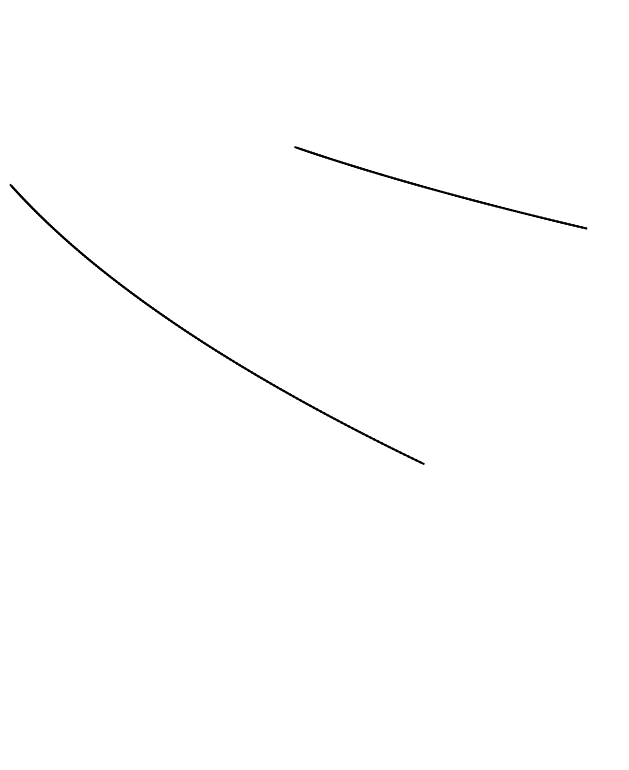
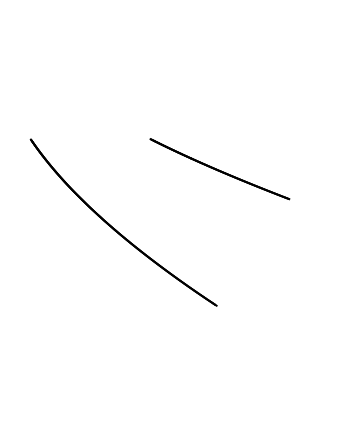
part: (440, 188) -> (219, 169), moved

